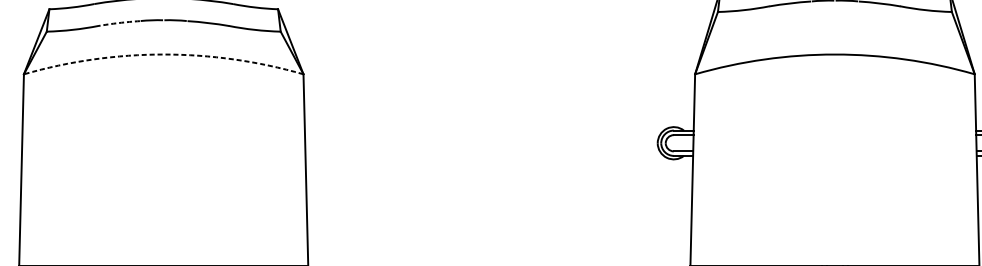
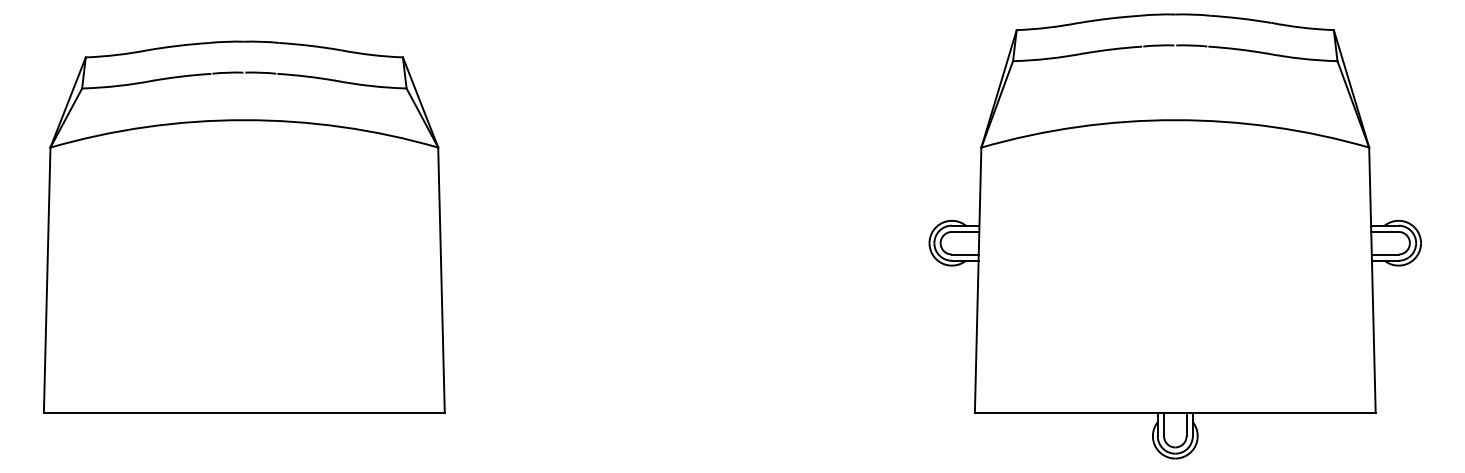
arc: (119, 23) -> (182, 76), dashed -> solid
arc: (163, 54) -> (244, 120), dashed -> solid

